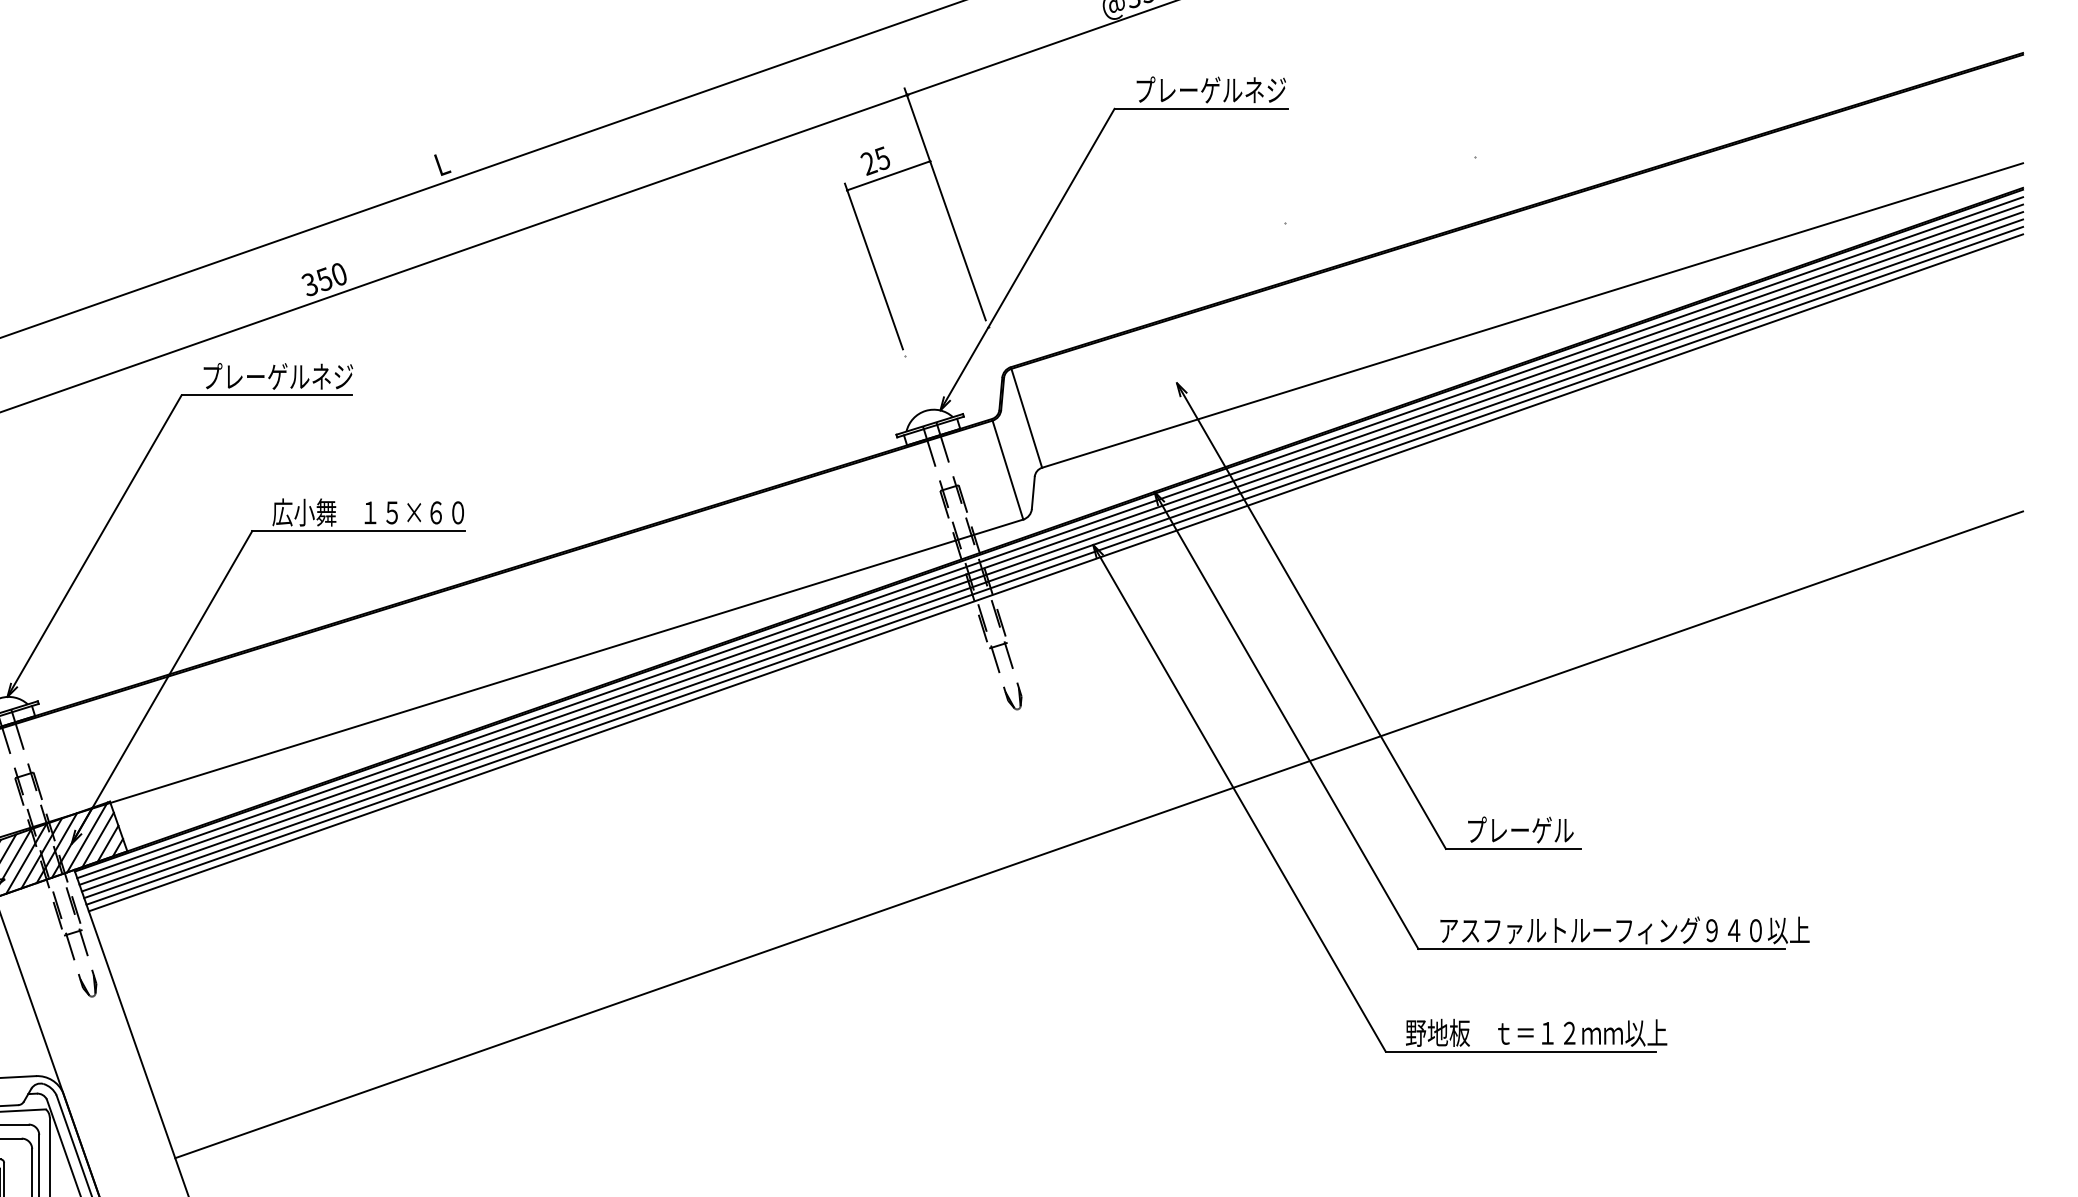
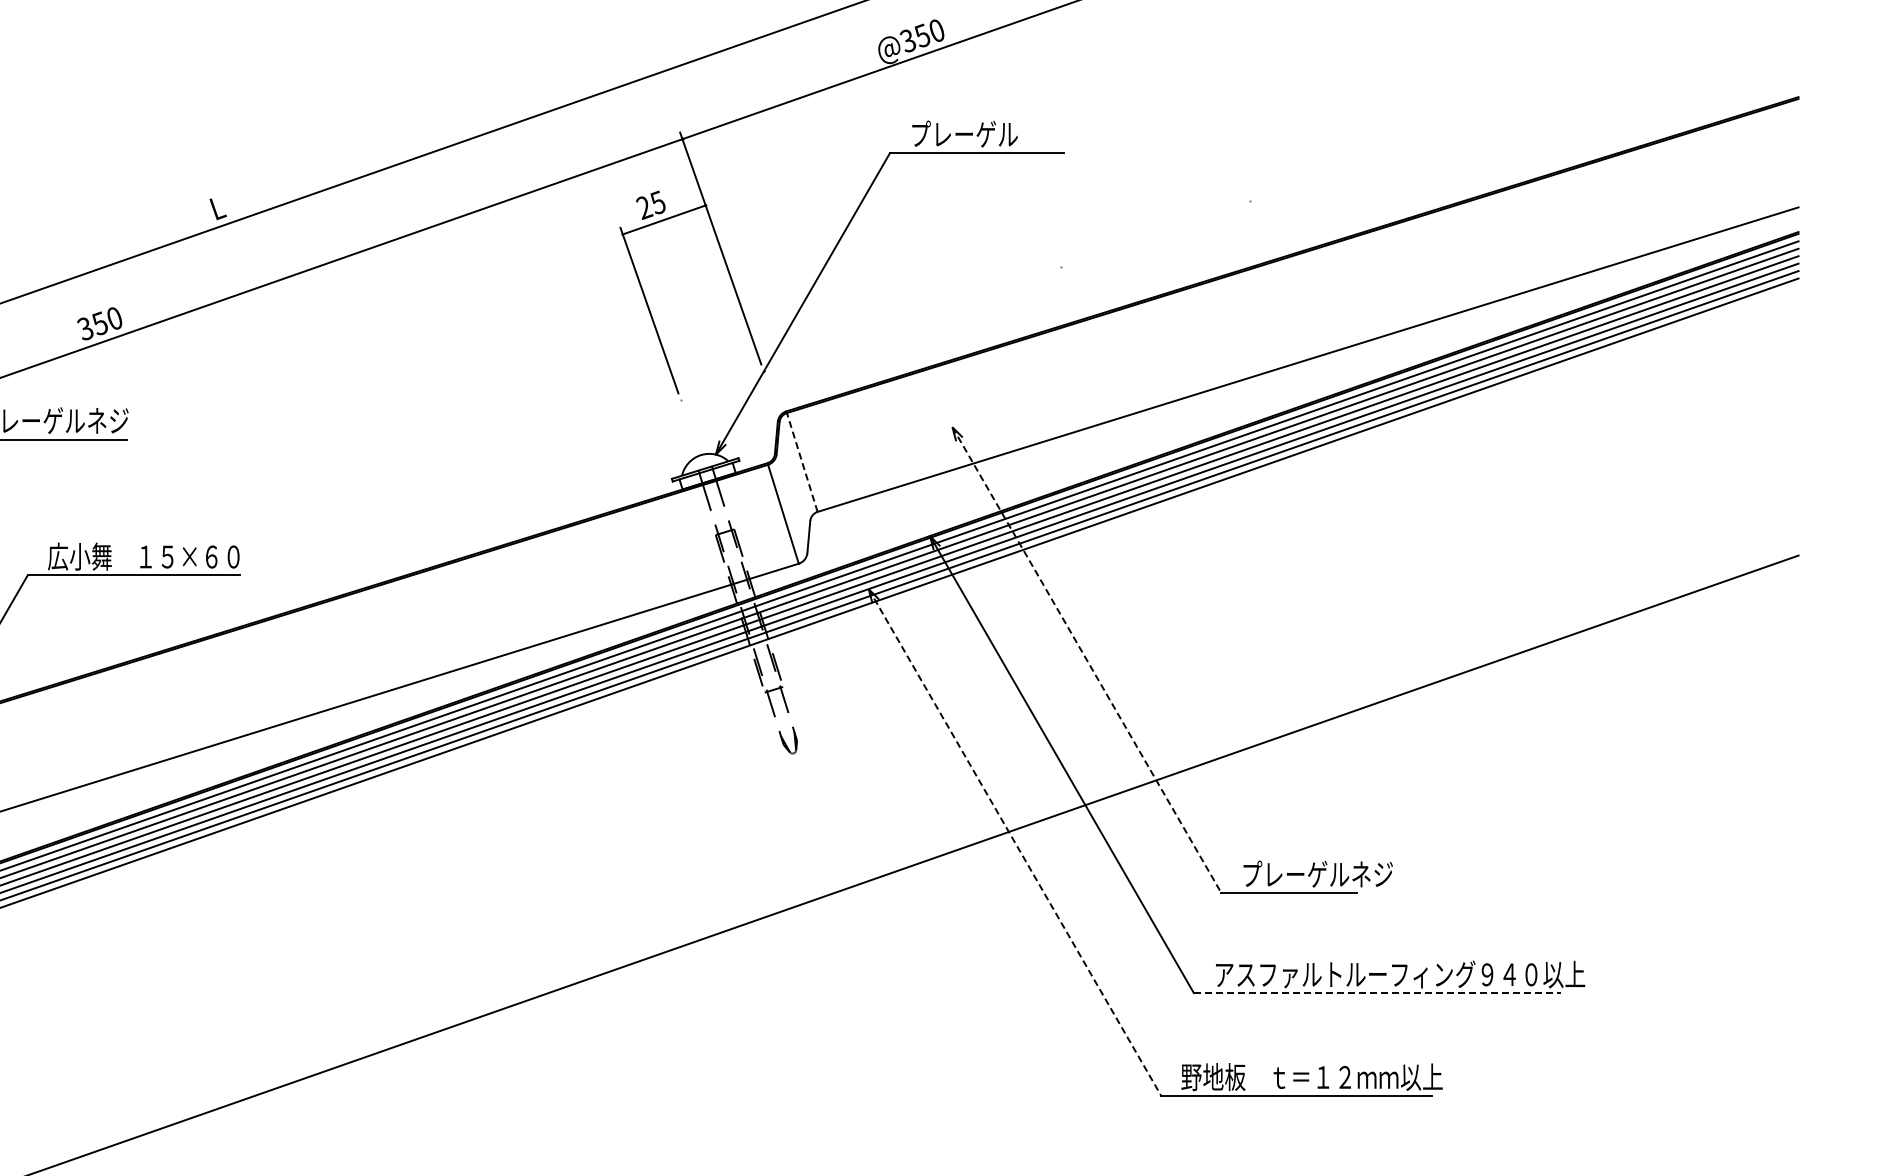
text: (1265, 90) -> (1041, 134), プレーゲルネジ -> プレーゲル
line: (1026, 418) -> (802, 462), solid -> dashed
line: (1311, 616) -> (1087, 660), solid -> dashed
line: (1239, 798) -> (1015, 842), solid -> dashed
text: (1596, 830) -> (1372, 874), プレーゲル -> プレーゲルネジ
line: (1602, 948) -> (1378, 992), solid -> dashed

